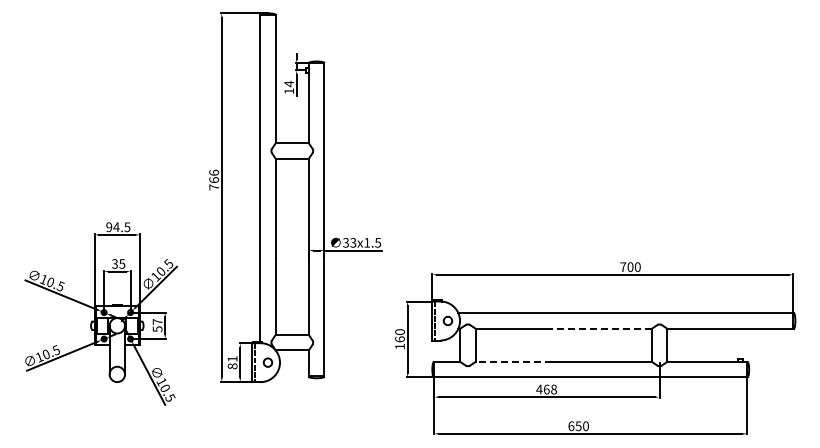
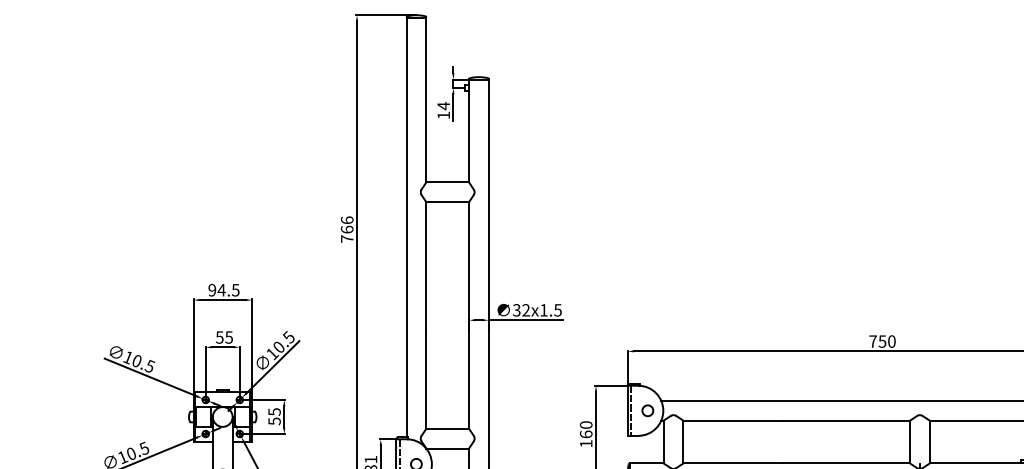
text: (353, 243) -> (526, 311), 33x1.5 -> 32x1.5
text: (114, 263) -> (219, 336), 35 -> 55
text: (630, 266) -> (882, 340), 700 -> 750
text: (157, 321) -> (274, 411), 57 -> 55
line: (602, 328) -> (846, 420), dashed -> solid
line: (513, 361) -> (732, 462), dashed -> solid

